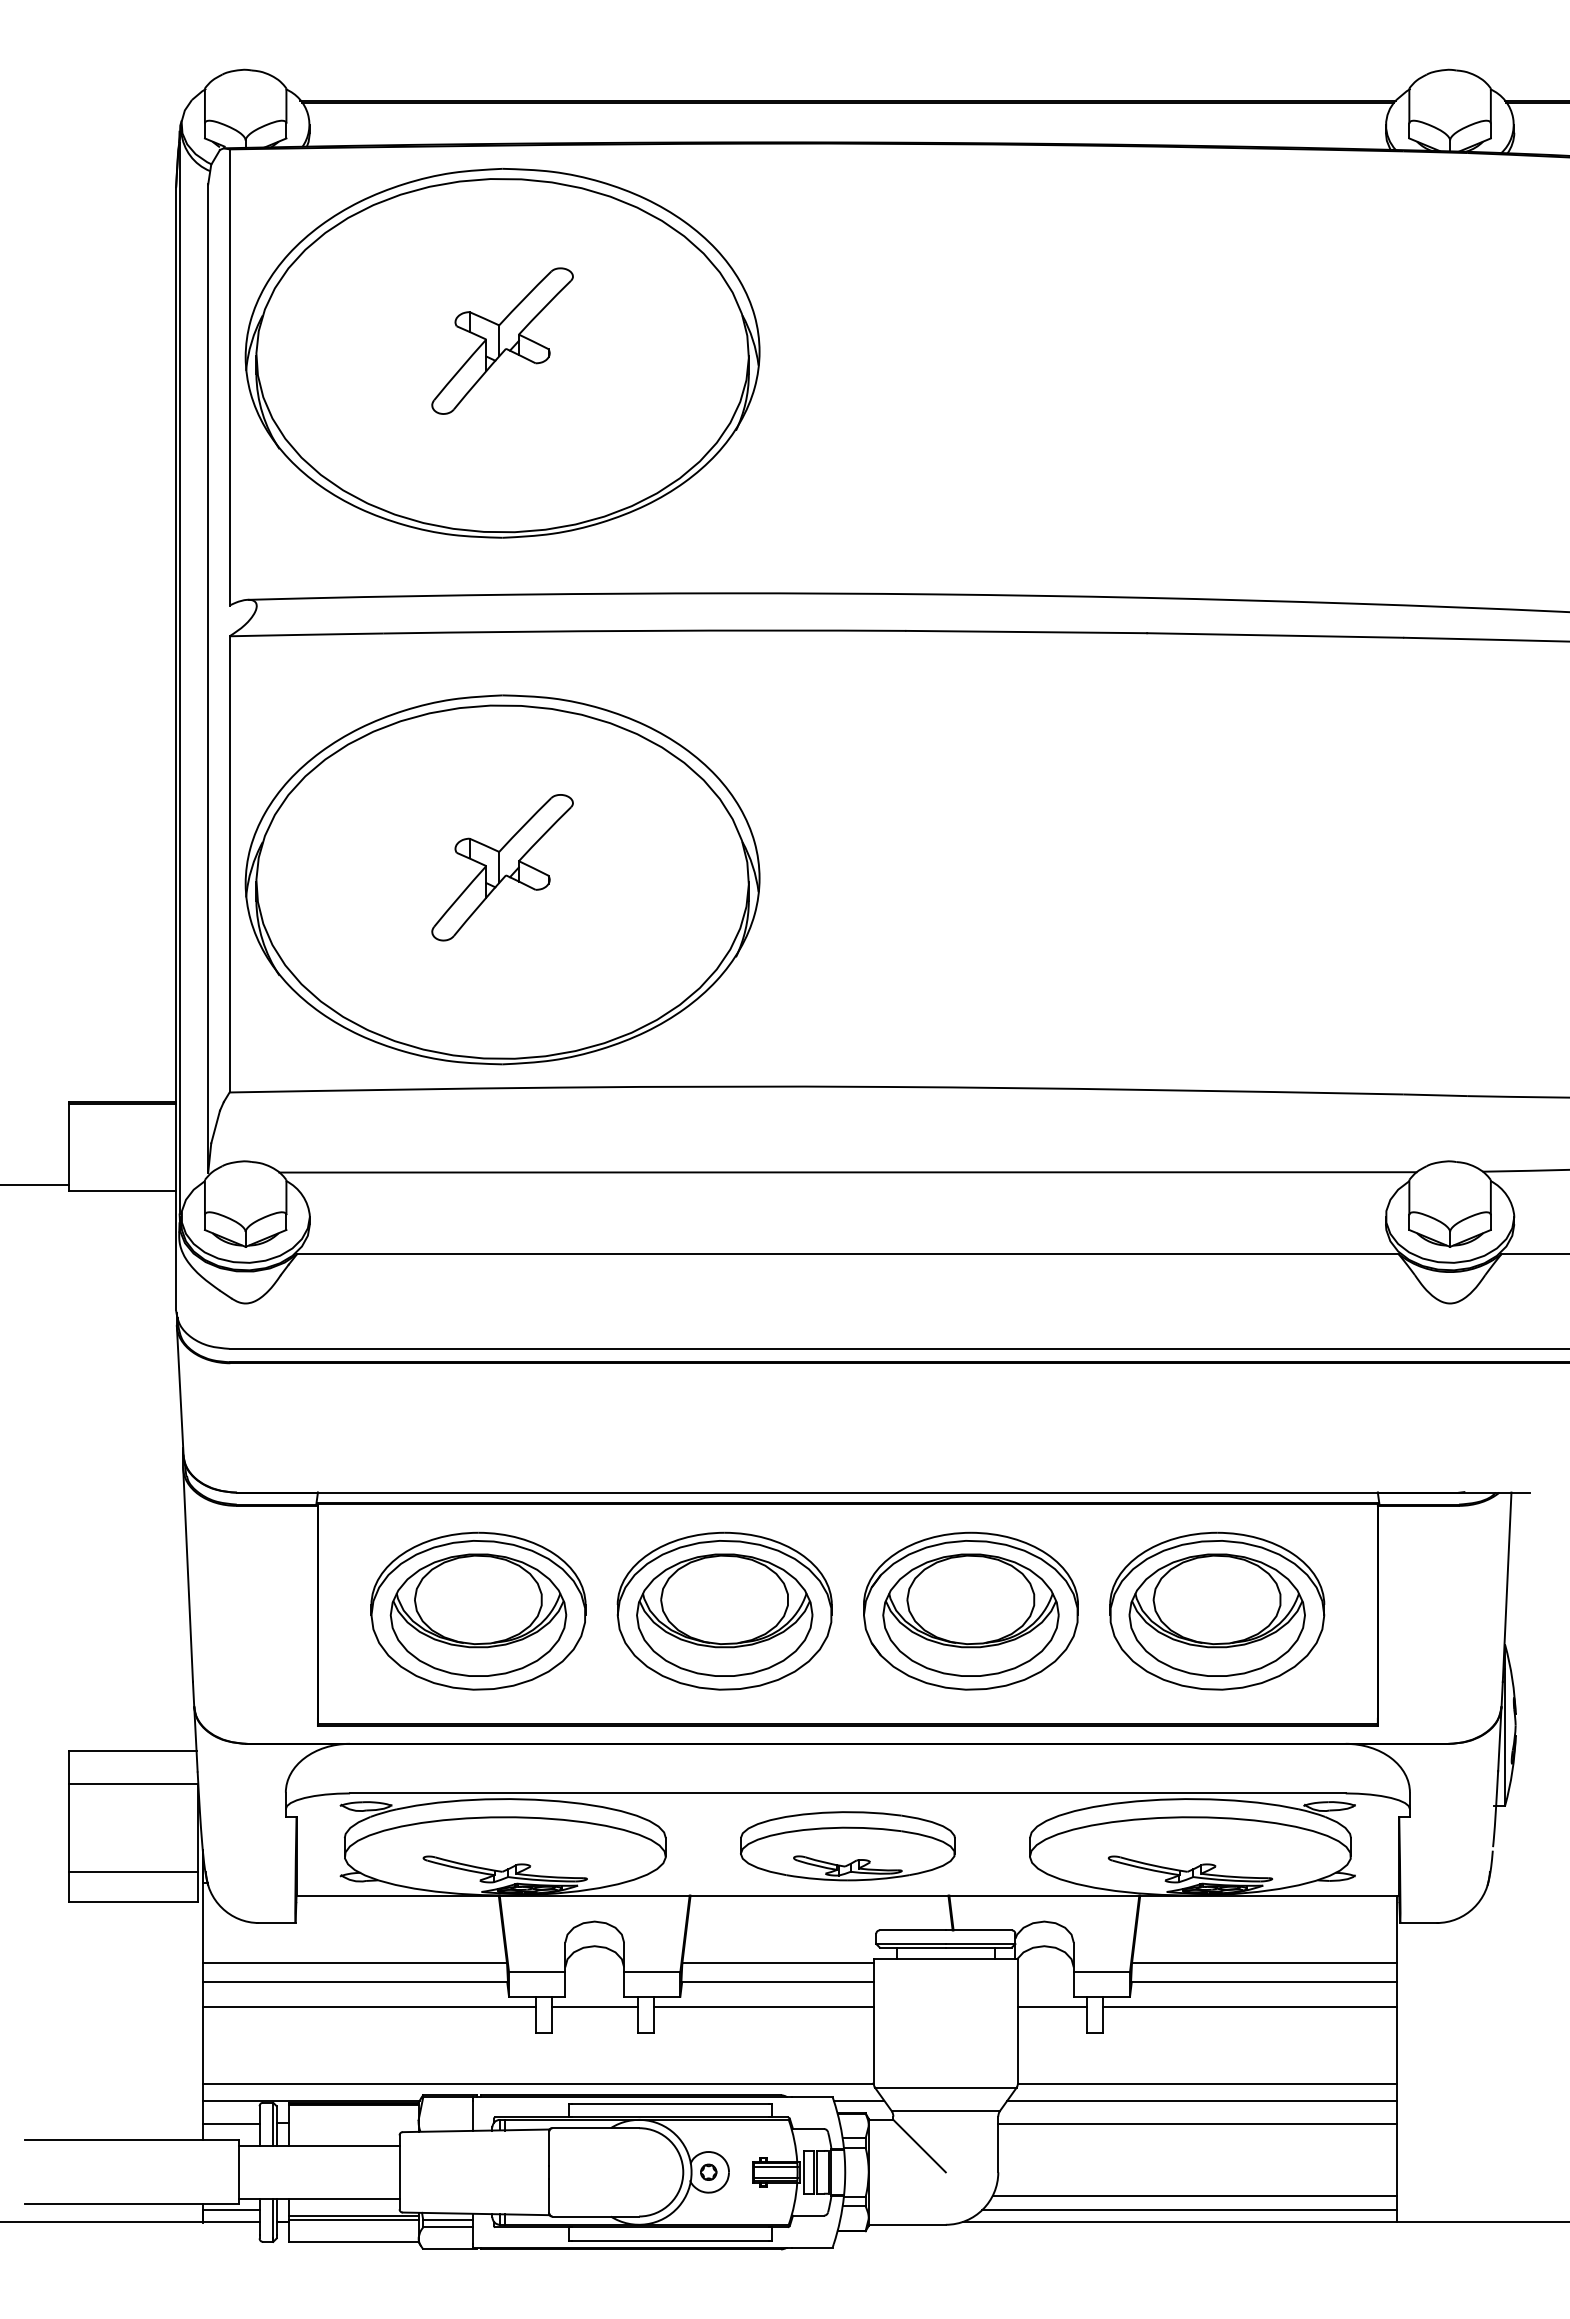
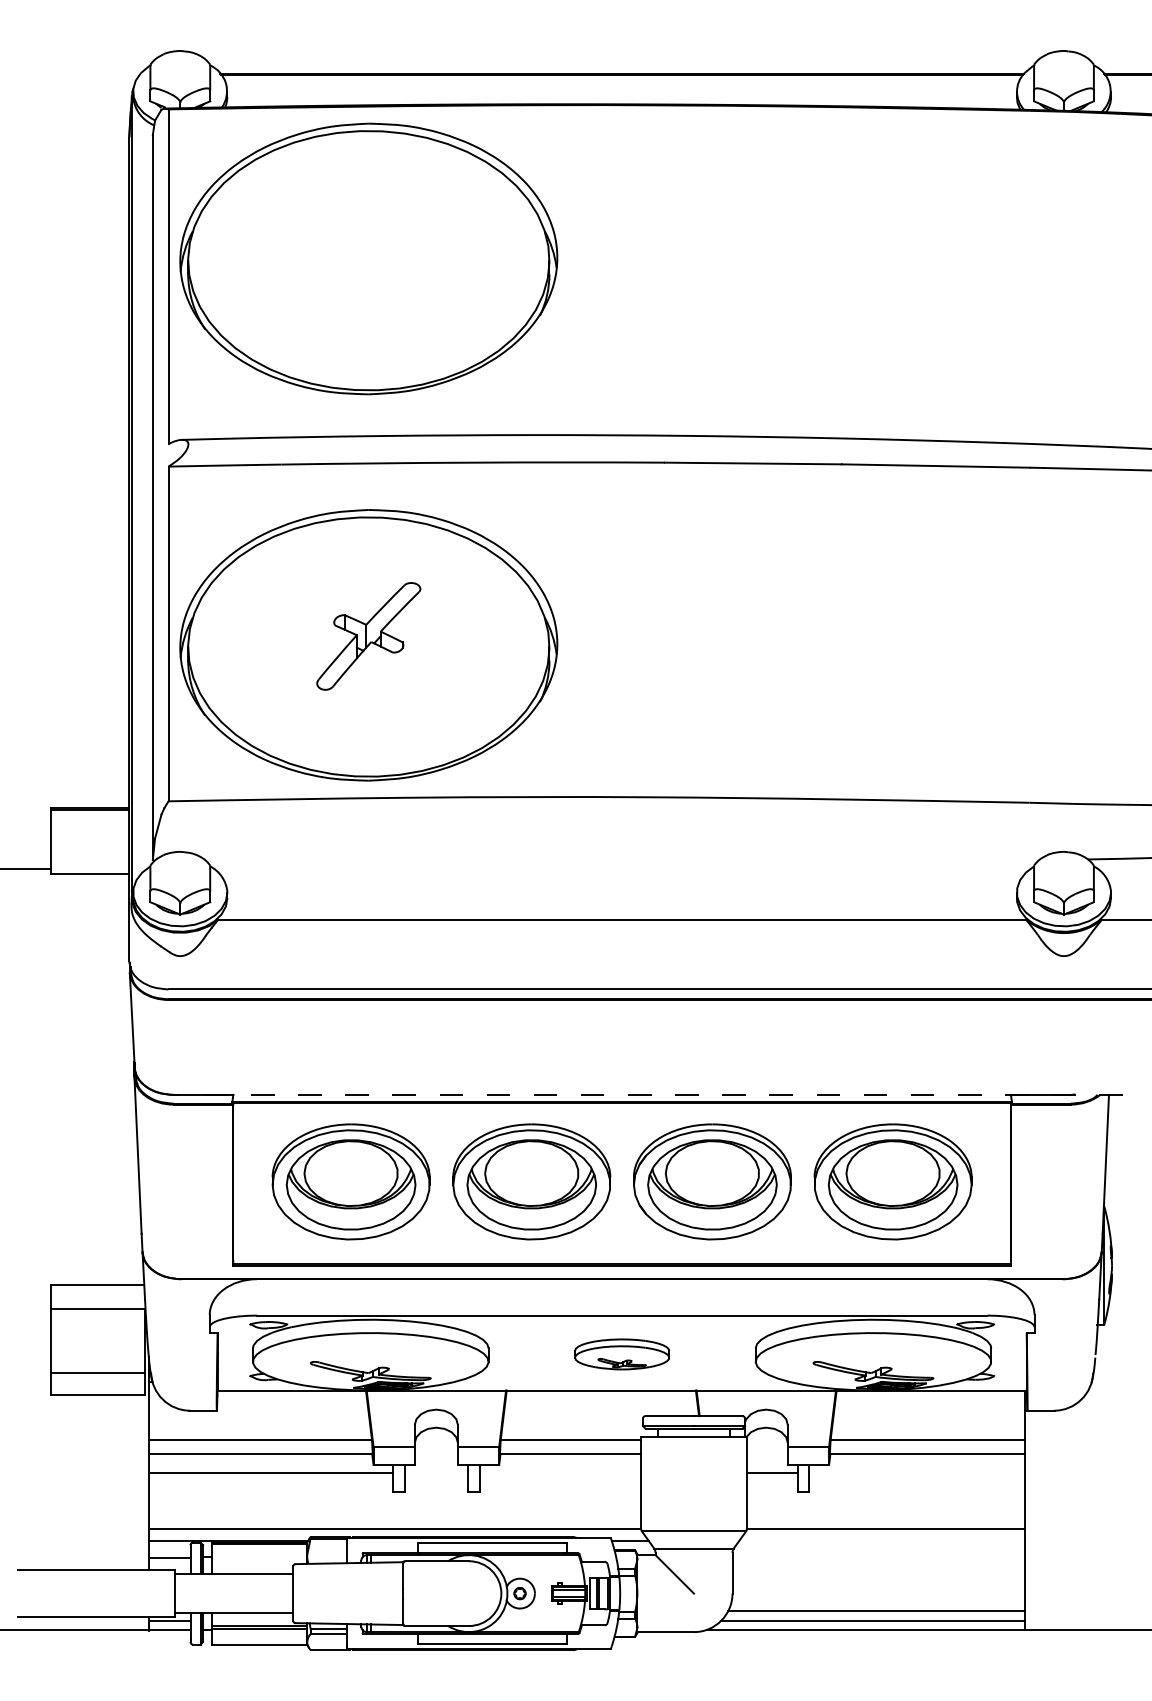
part: (502, 340) -> (368, 249), removed
line: (847, 1172) -> (621, 860), removed
line: (883, 1492) -> (648, 1094), solid -> dashed
part: (847, 1846) -> (621, 1354), size x0.6
line: (594, 2007) -> (436, 1472), removed
line: (763, 2007) -> (560, 1472), removed
line: (1249, 2007) -> (916, 1472), removed
line: (1201, 2100) -> (881, 1540), removed
line: (1197, 2124) -> (878, 1558), removed

